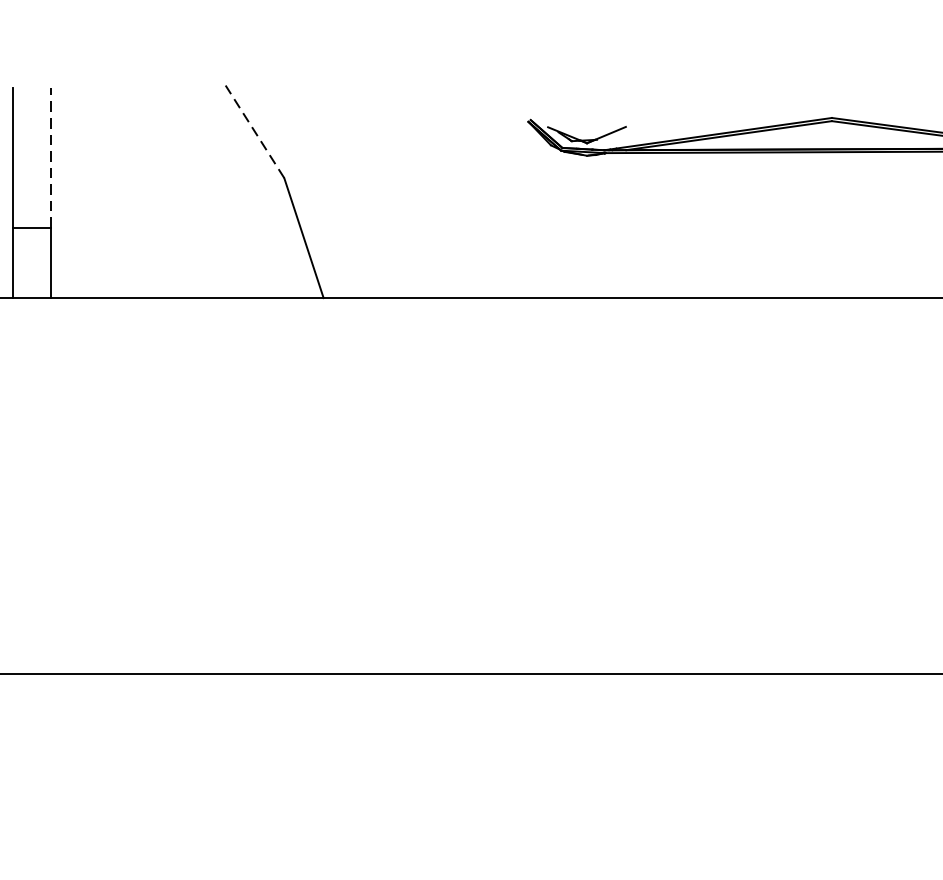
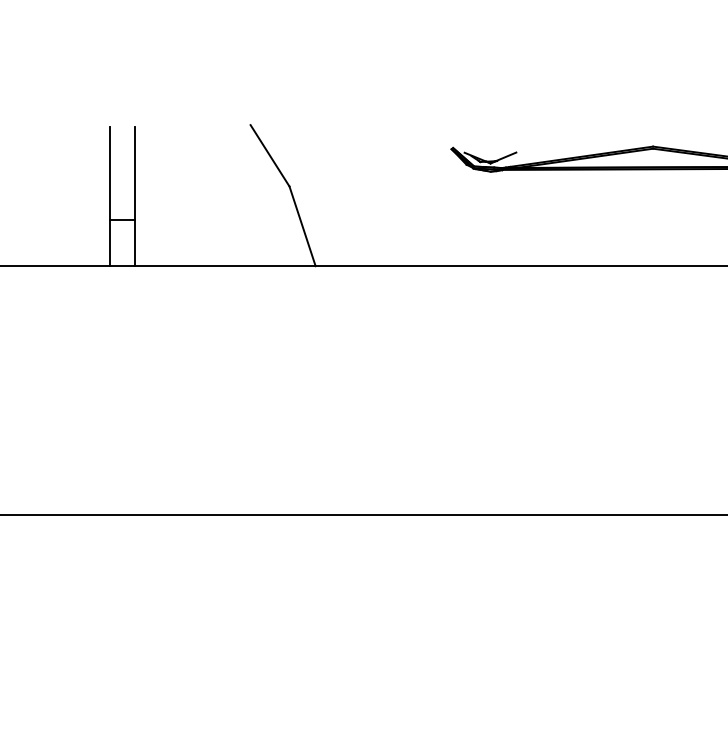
line: (254, 131) -> (269, 155), dashed -> solid
line: (50, 156) -> (134, 172), dashed -> solid

